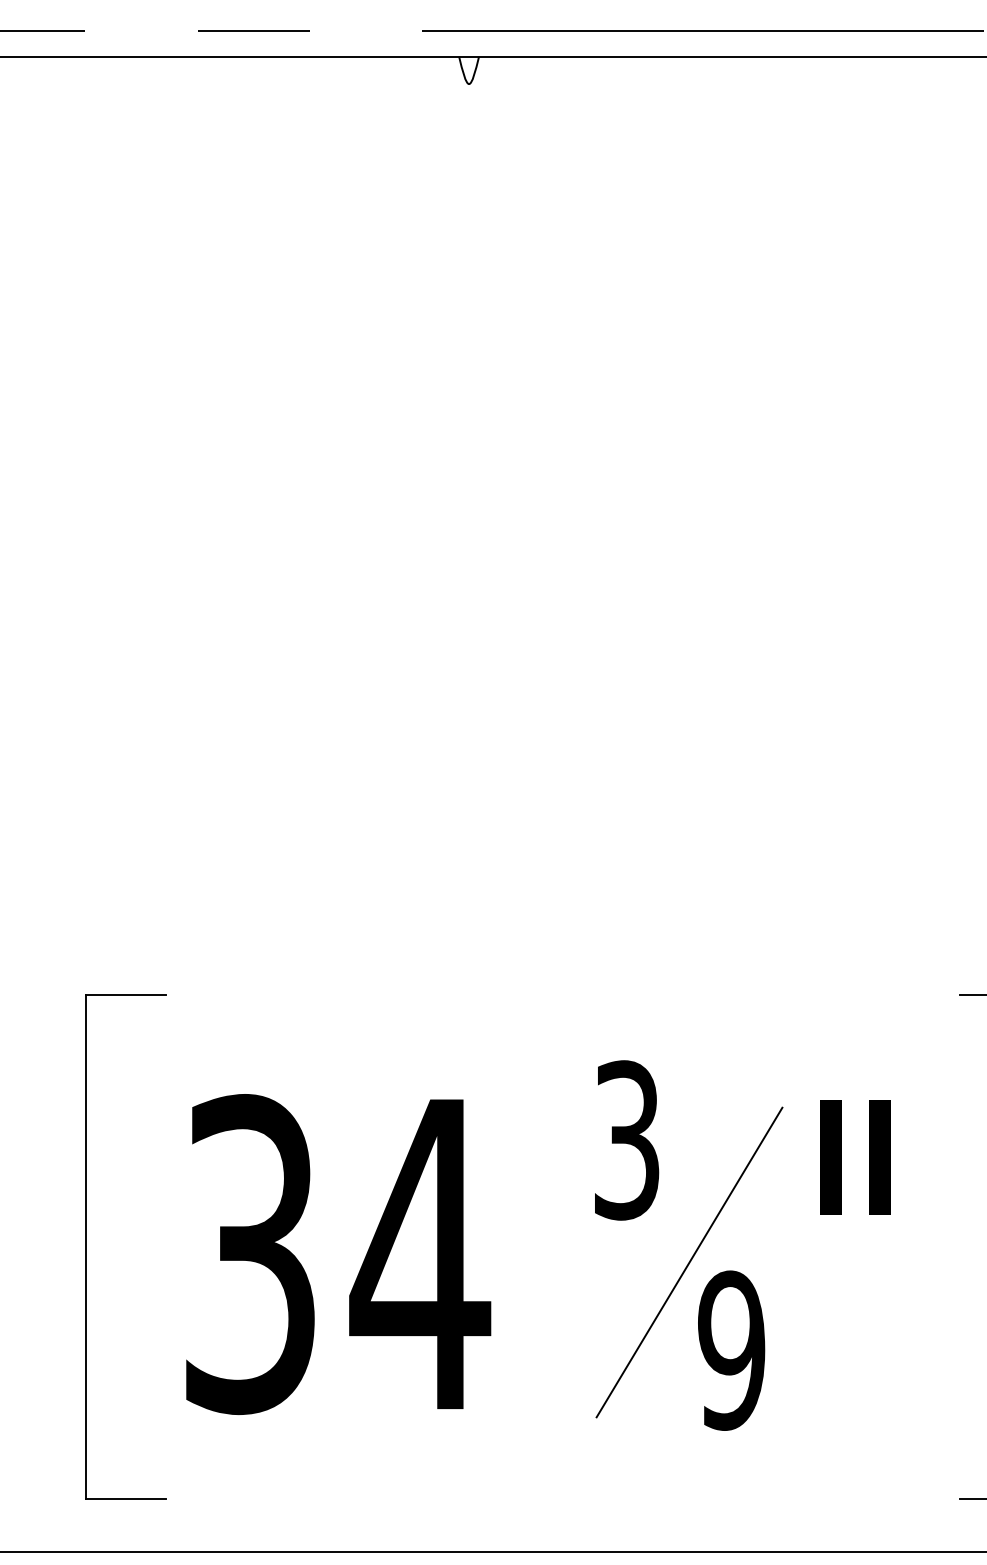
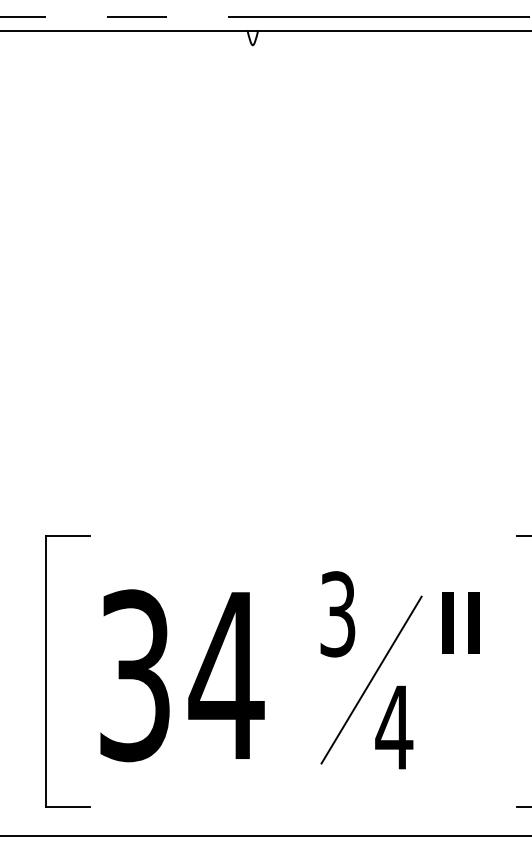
text: (732, 1350) -> (394, 727), 9 -> 4

